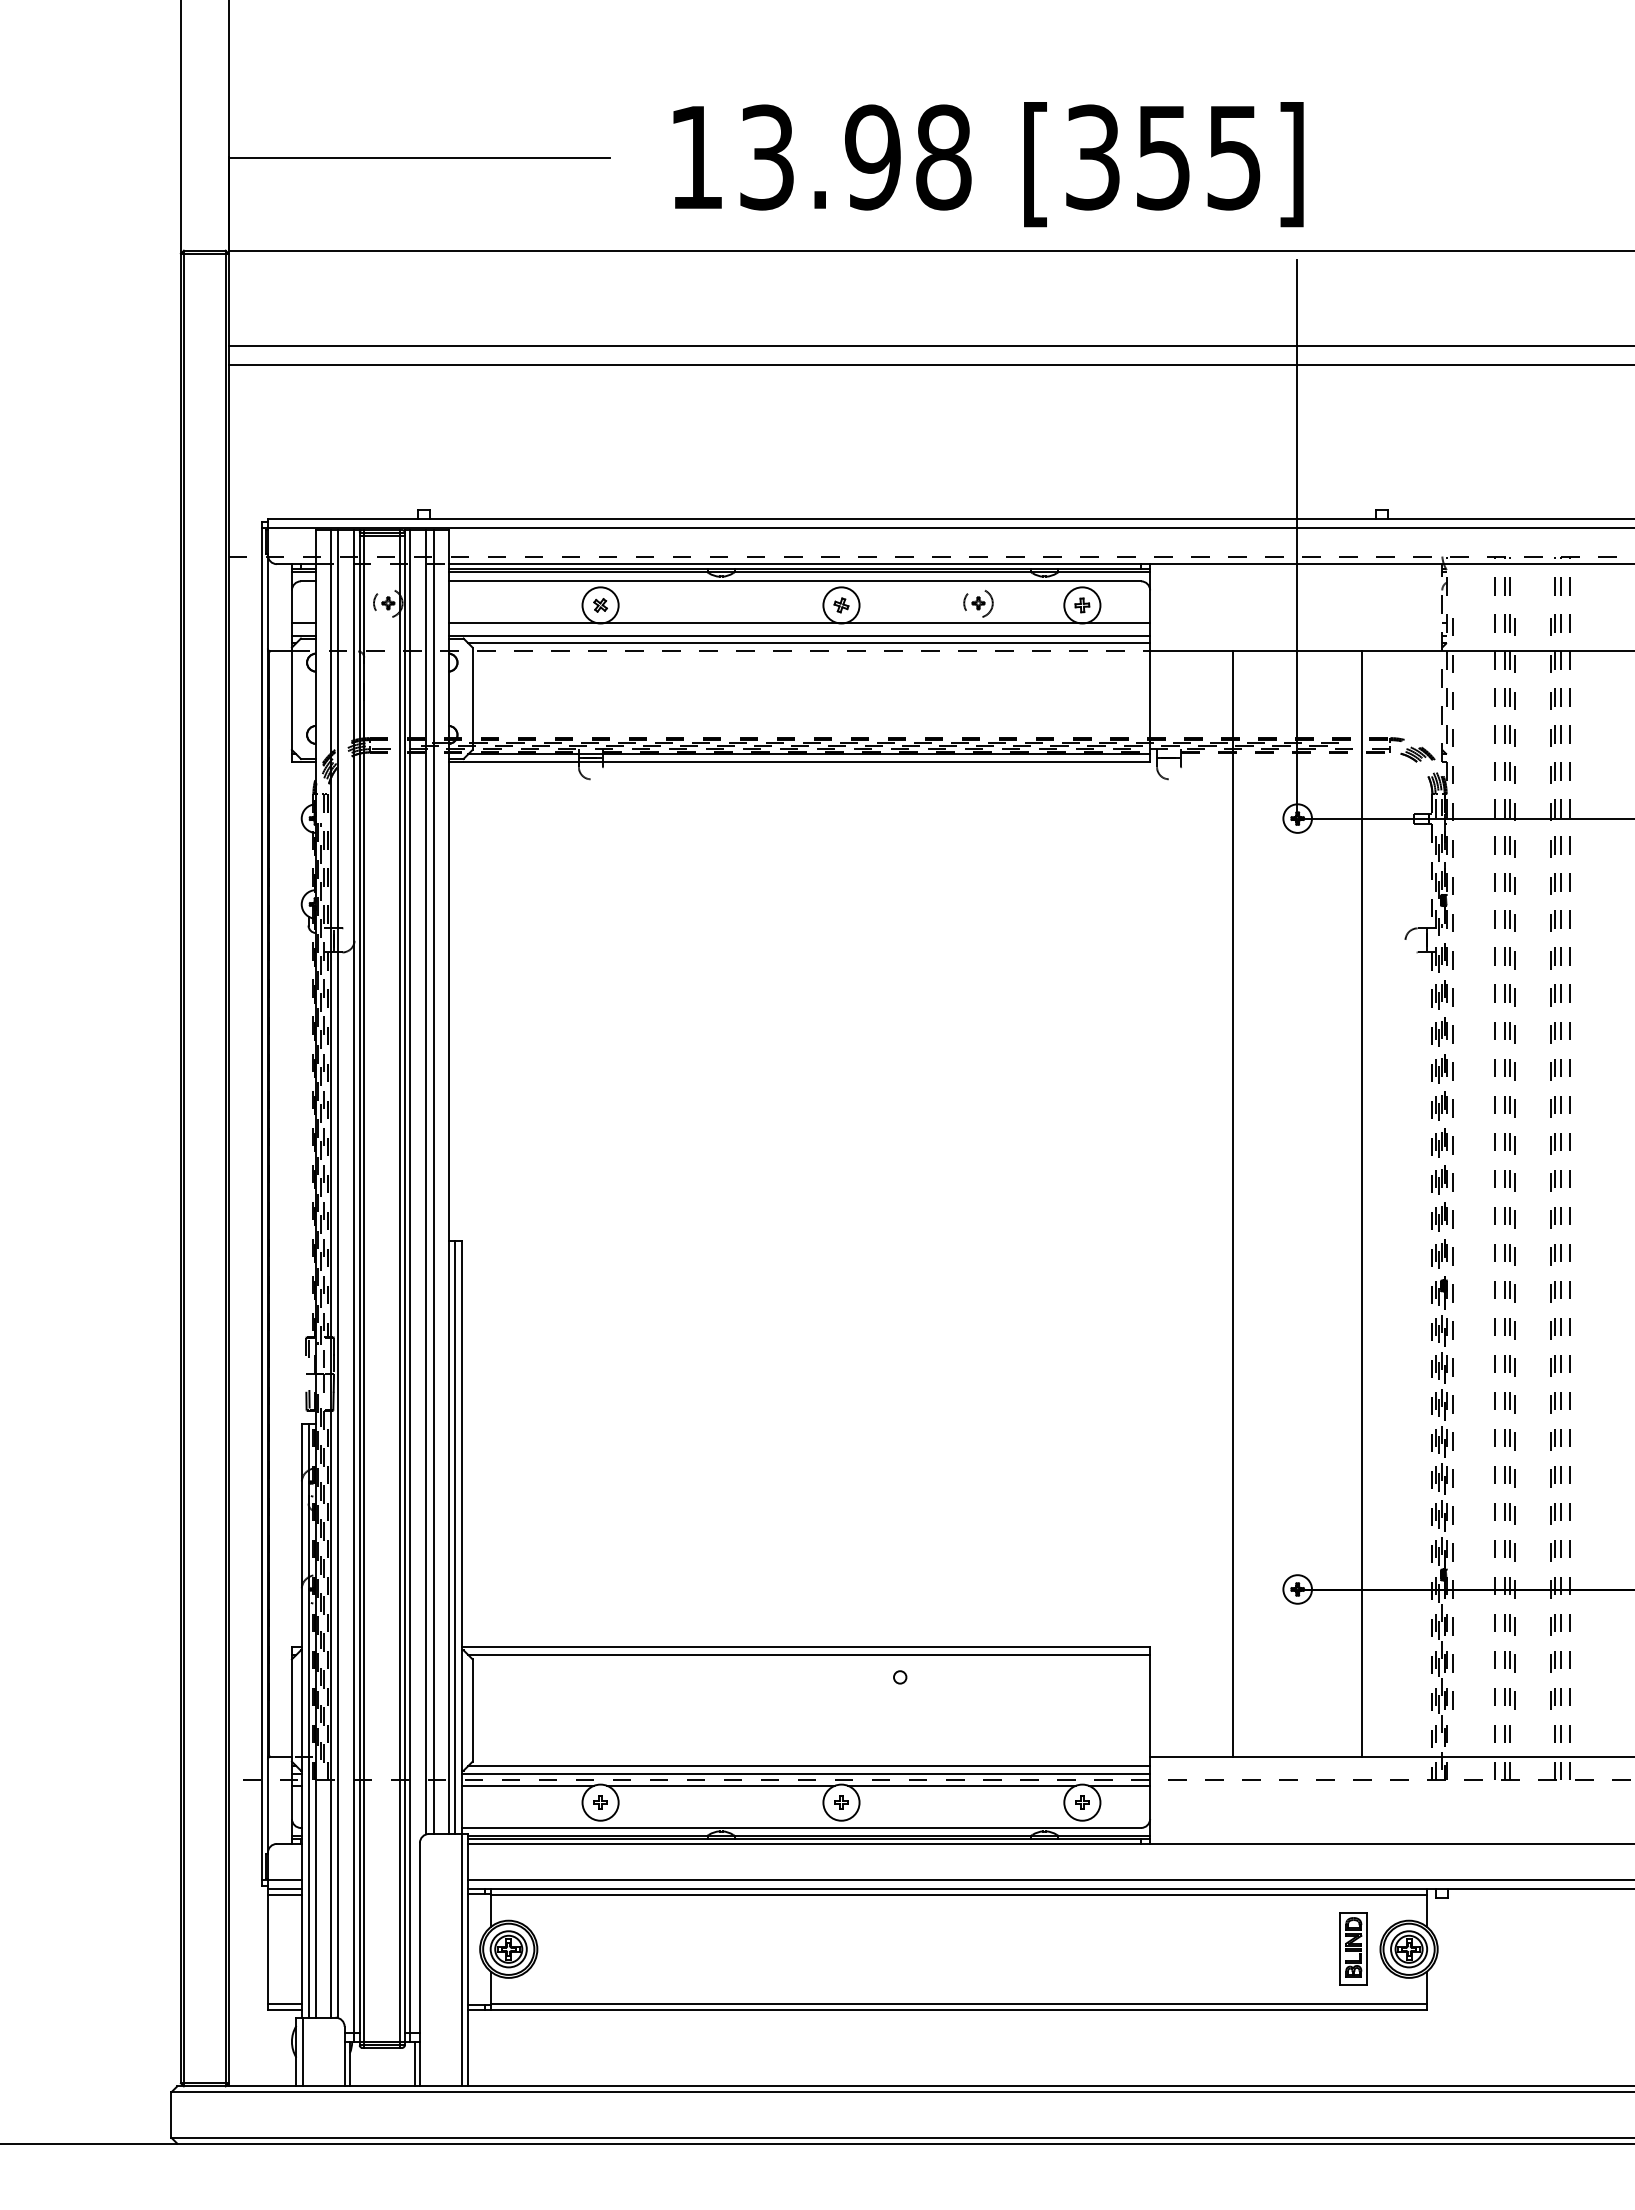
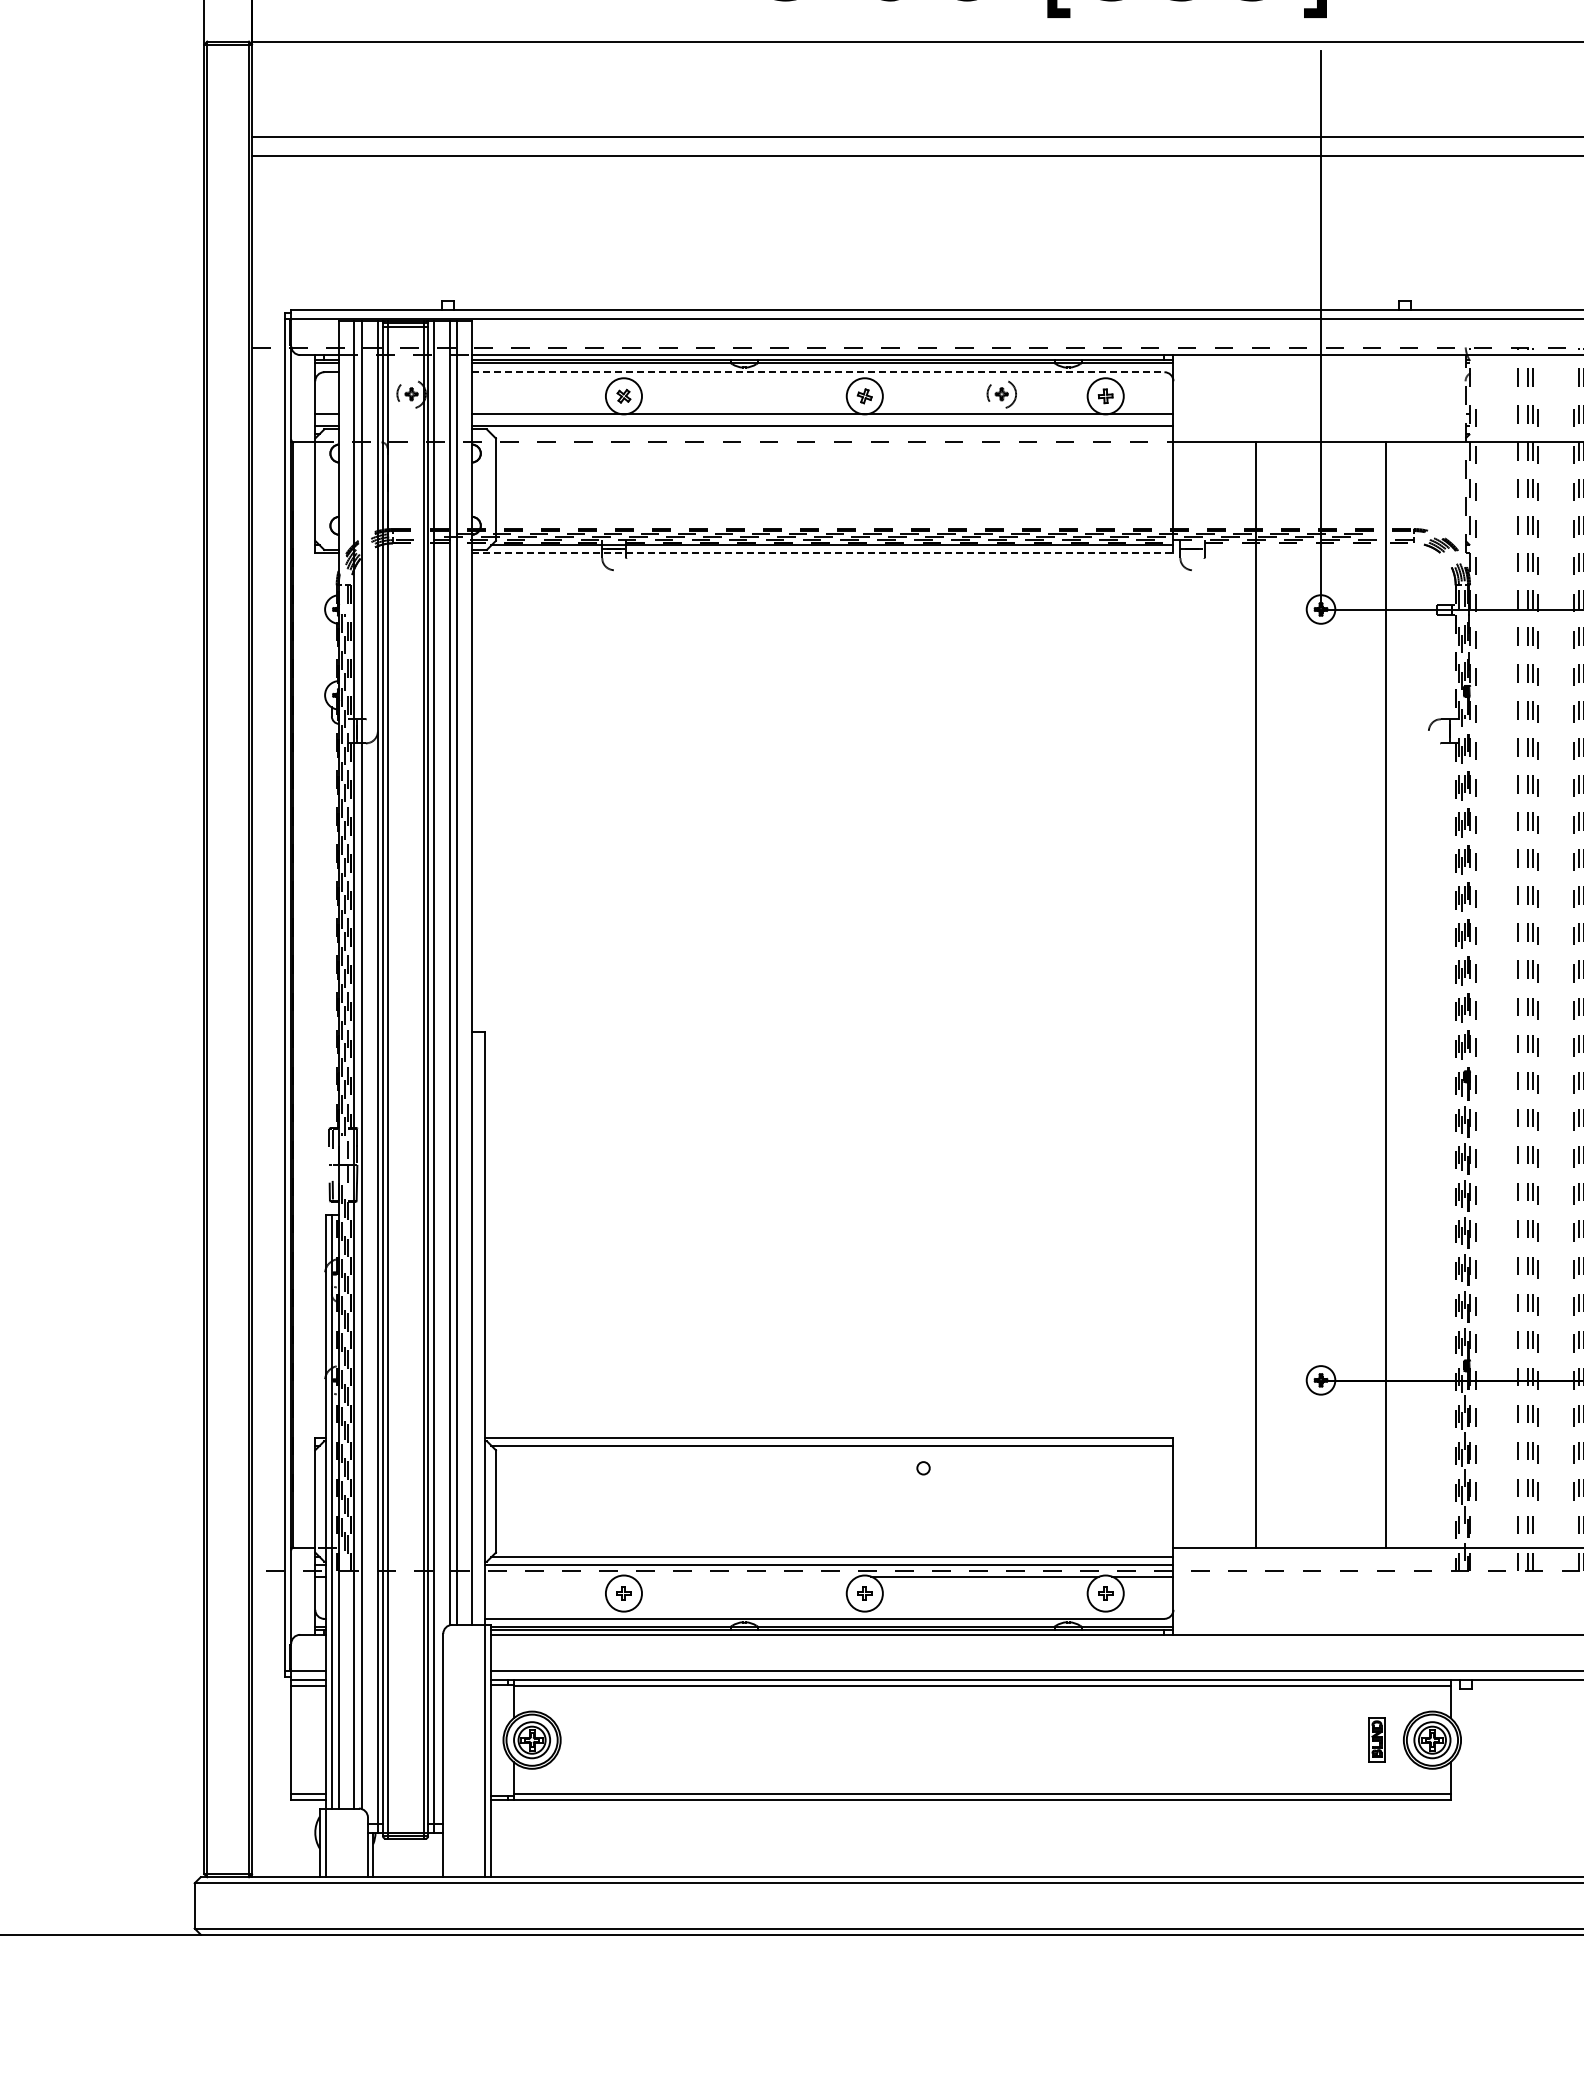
line: (795, 581) -> (818, 372), solid -> dashed
line: (809, 643) -> (832, 434), removed
line: (799, 762) -> (822, 553), solid -> dashed
line: (455, 1536) -> (478, 1327), removed
line: (528, 1785) -> (551, 1576), removed
line: (721, 1785) -> (744, 1576), removed
part: (1353, 1948) -> (1376, 1739), size x0.6
line: (414, 2063) -> (437, 1854), removed

